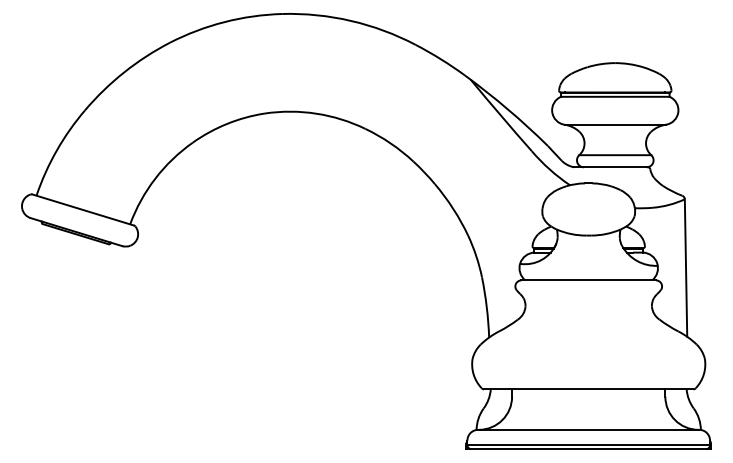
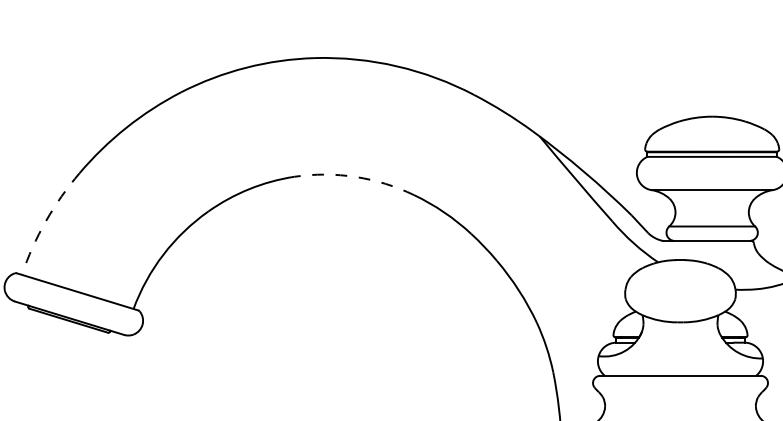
arc: (316, 113) -> (355, 176), solid -> dashed
arc: (56, 150) -> (45, 220), solid -> dashed

